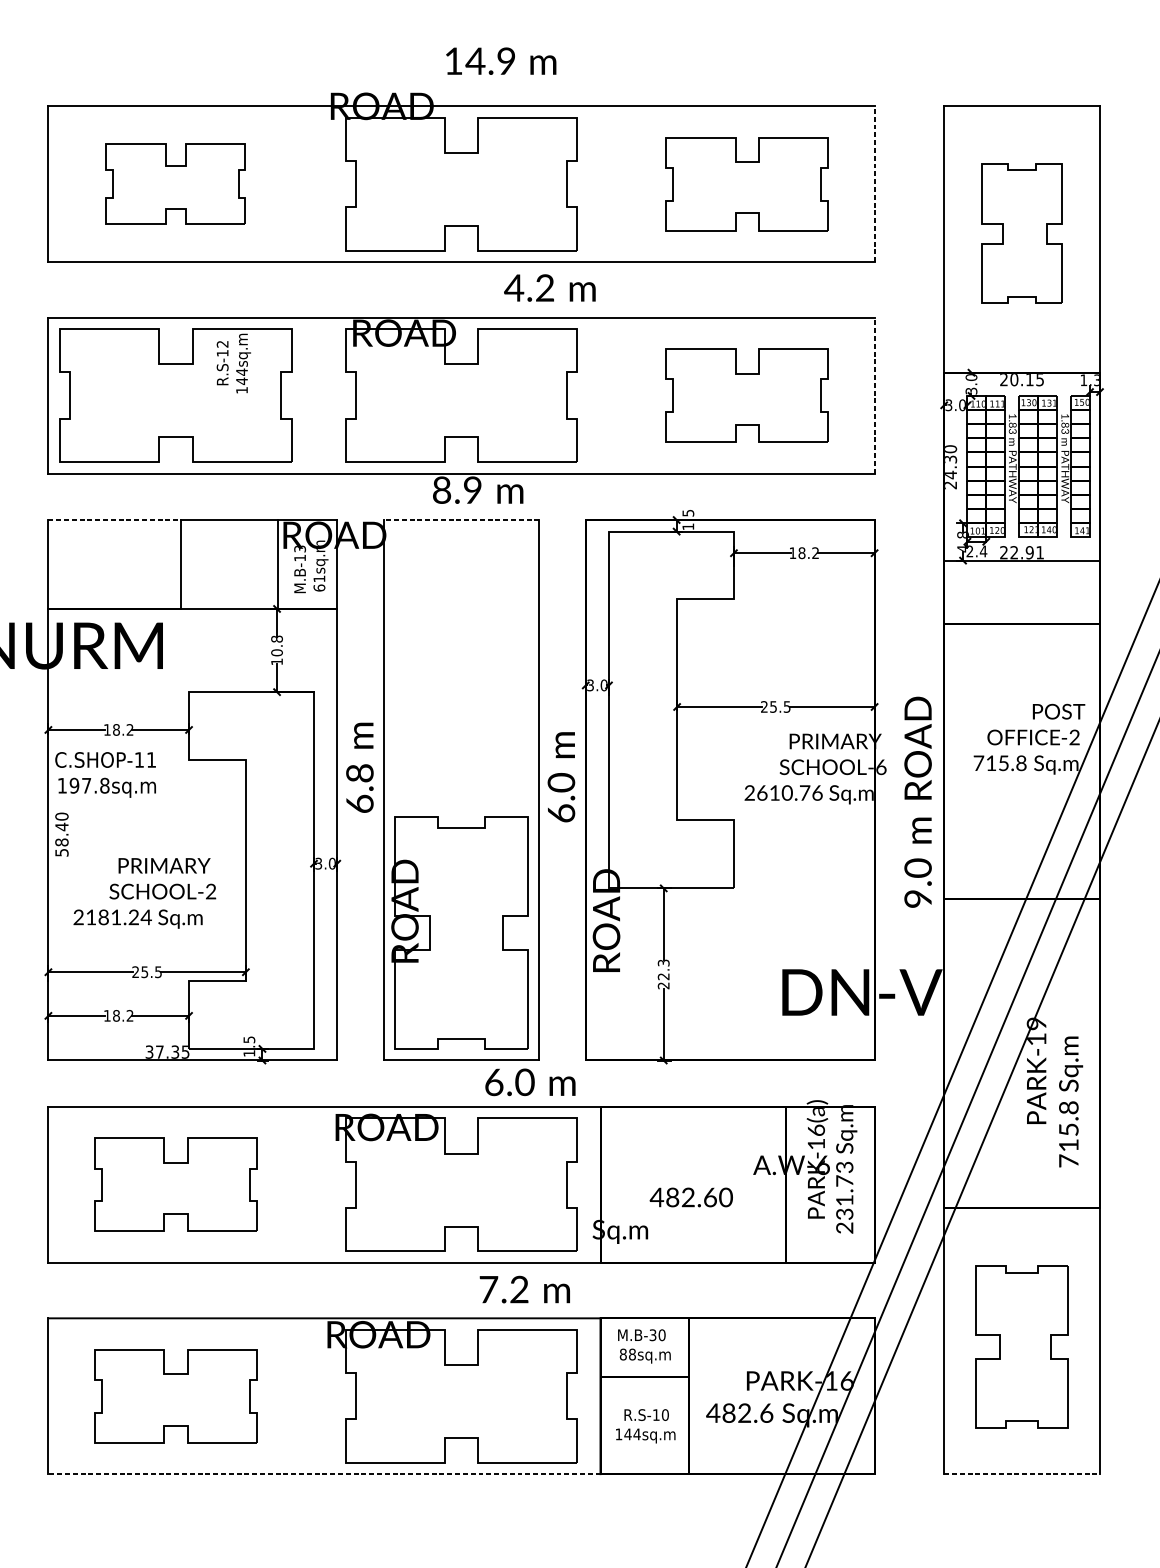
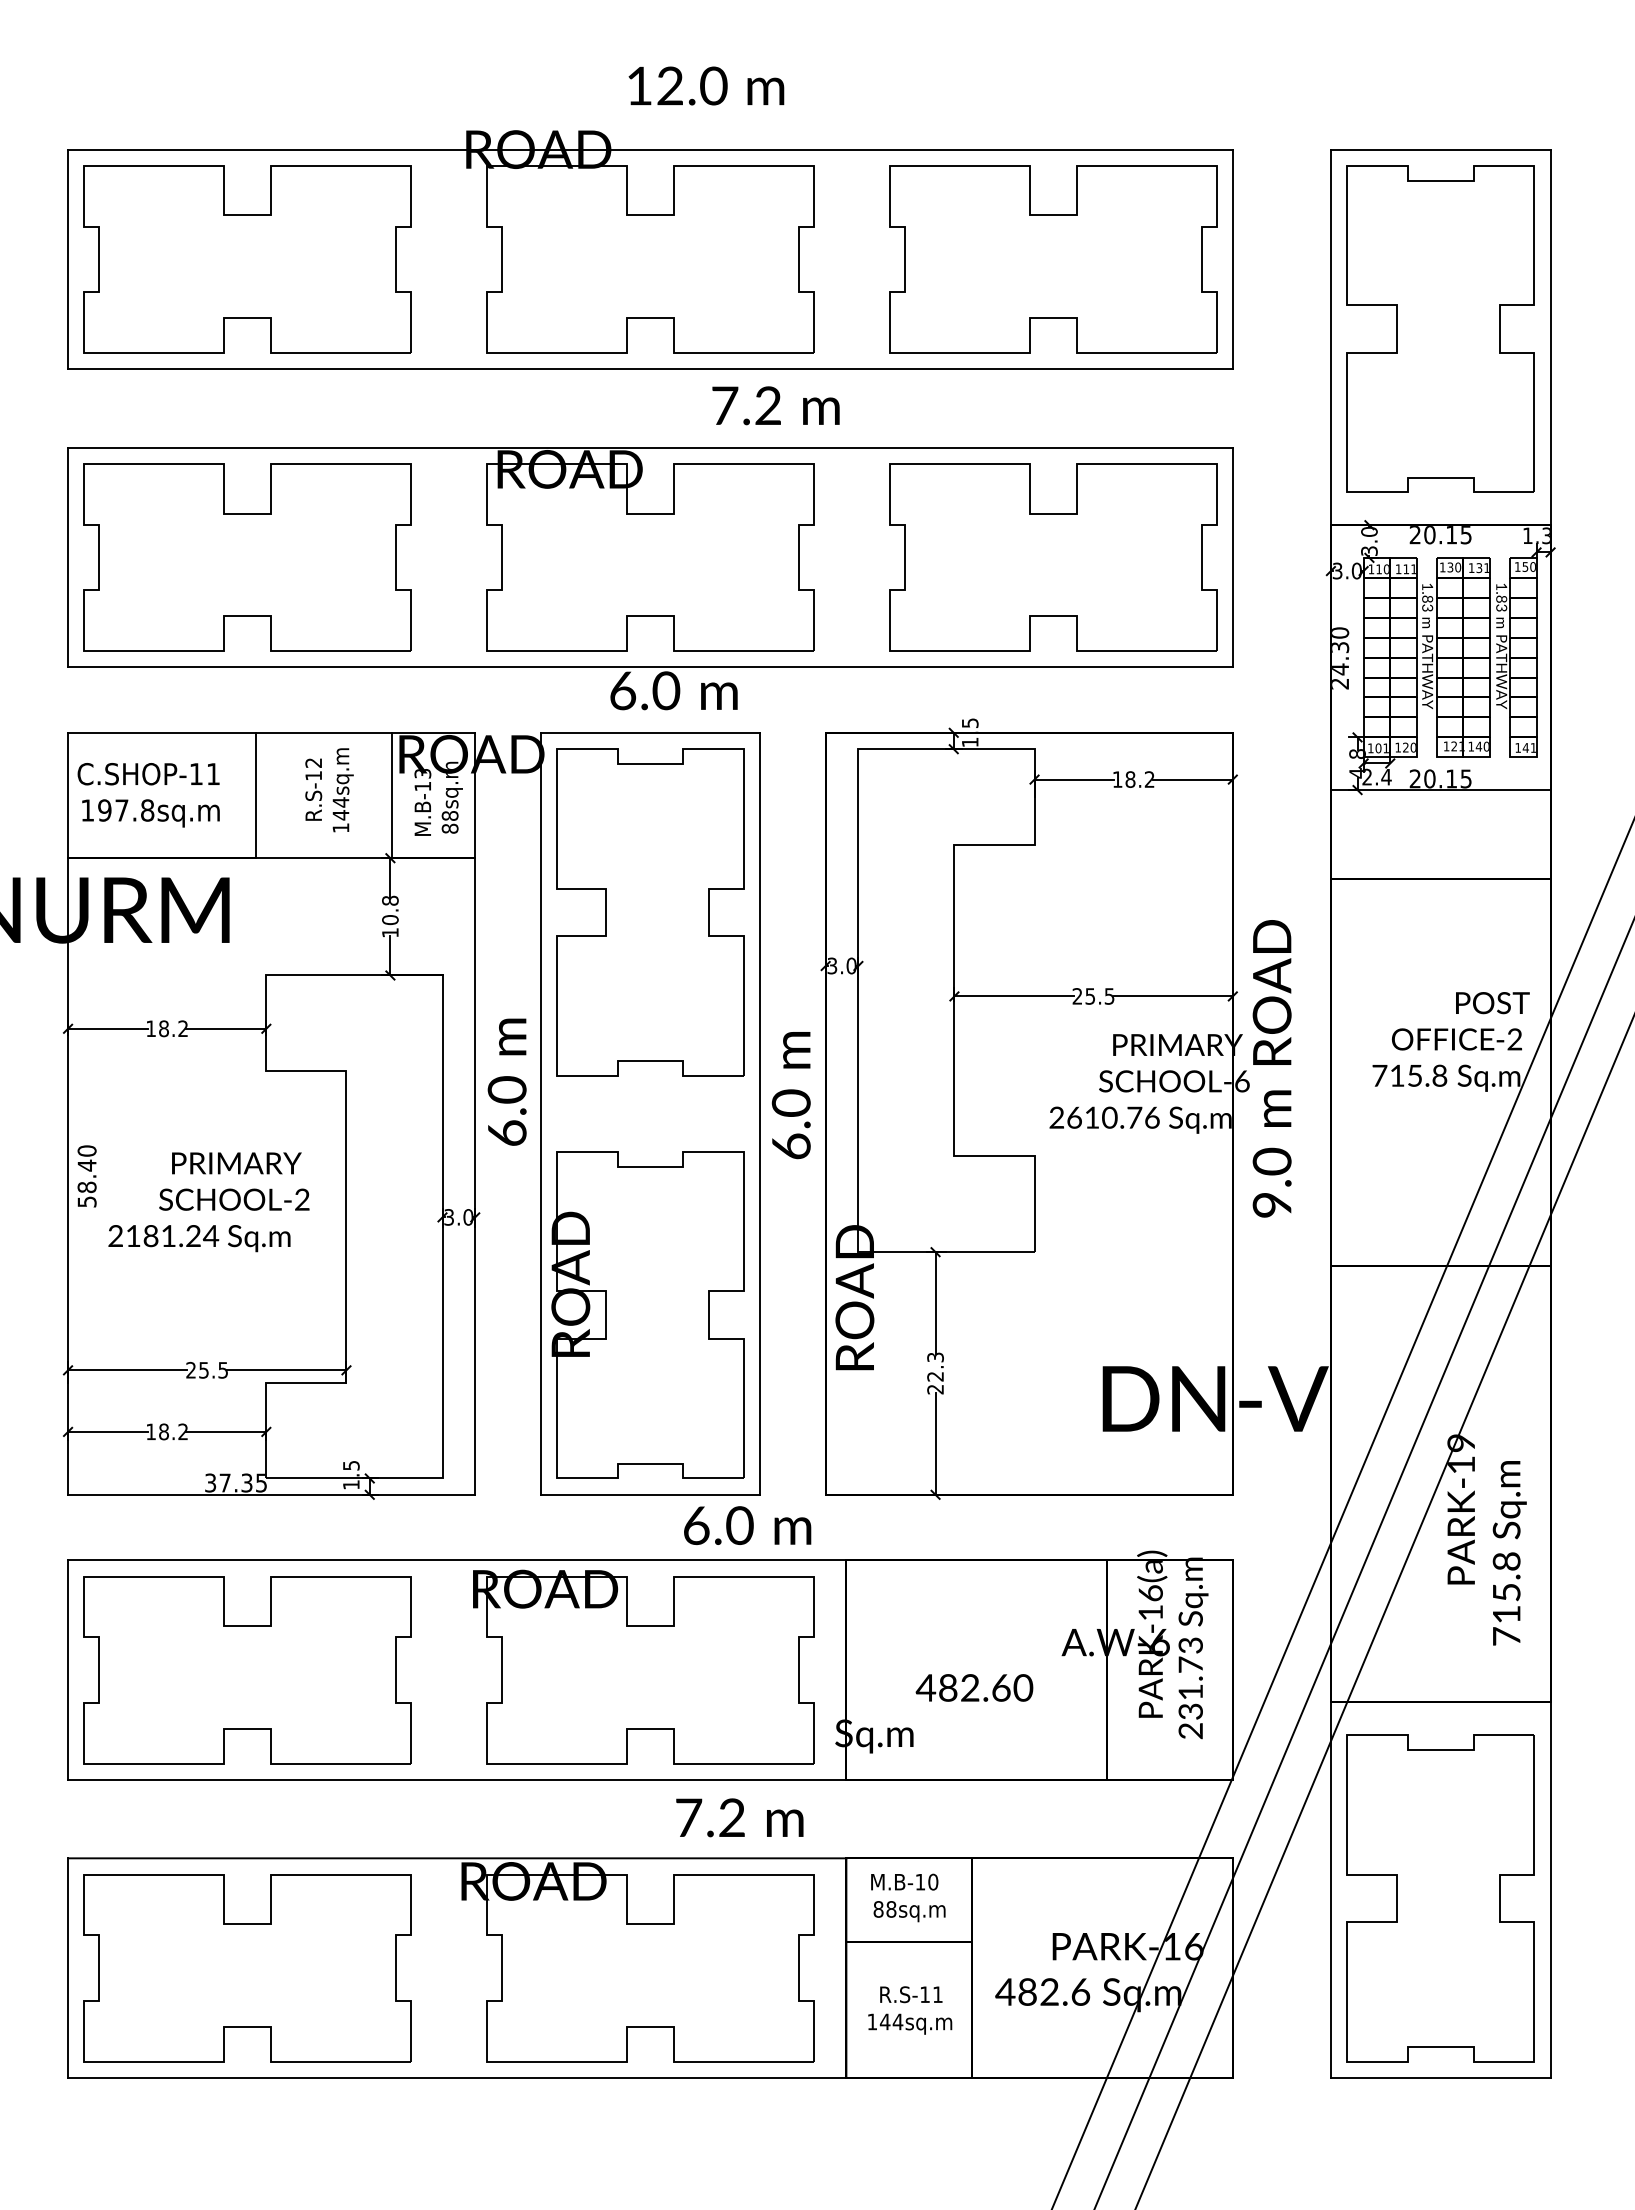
text: (490, 60) -> (691, 85), 14.9 -> 12.0
part: (175, 184) -> (247, 259), size x1.67
part: (747, 184) -> (1053, 259), size x1.43
line: (874, 184) -> (1232, 259), dashed -> solid
part: (1021, 233) -> (1440, 328), size x1.67
text: (514, 287) -> (724, 405), 4.2 -> 7.2
text: (233, 363) -> (329, 790), moved
part: (747, 395) -> (1053, 557), size x1.43
line: (874, 395) -> (1232, 557), dashed -> solid
text: (458, 489) -> (645, 690), 8.9 -> 6.0
line: (114, 519) -> (161, 732), dashed -> solid
line: (461, 519) -> (650, 732), dashed -> solid
text: (1026, 552) -> (1447, 778), 22.91 -> 20.15
text: (318, 583) -> (449, 822), 61sq.m -> 88sq.m
part: (461, 647) -> (650, 912), added
text: (360, 773) -> (507, 1089), 6.8 -> 6.0
text: (105, 775) -> (148, 795), moved
text: (917, 802) -> (1271, 1068), moved
text: (144, 893) -> (208, 1202), moved
part: (175, 1185) -> (247, 1670), size x1.43
text: (653, 1334) -> (920, 1881), M.B-30 -> M.B-10
part: (1021, 1346) -> (1440, 1898), size x1.43
part: (175, 1396) -> (247, 1968), size x1.43
text: (665, 1414) -> (937, 1994), R.S-10 -> R.S-11
line: (323, 1474) -> (456, 2078), dashed -> solid
line: (1021, 1474) -> (1440, 2078), dashed -> solid

